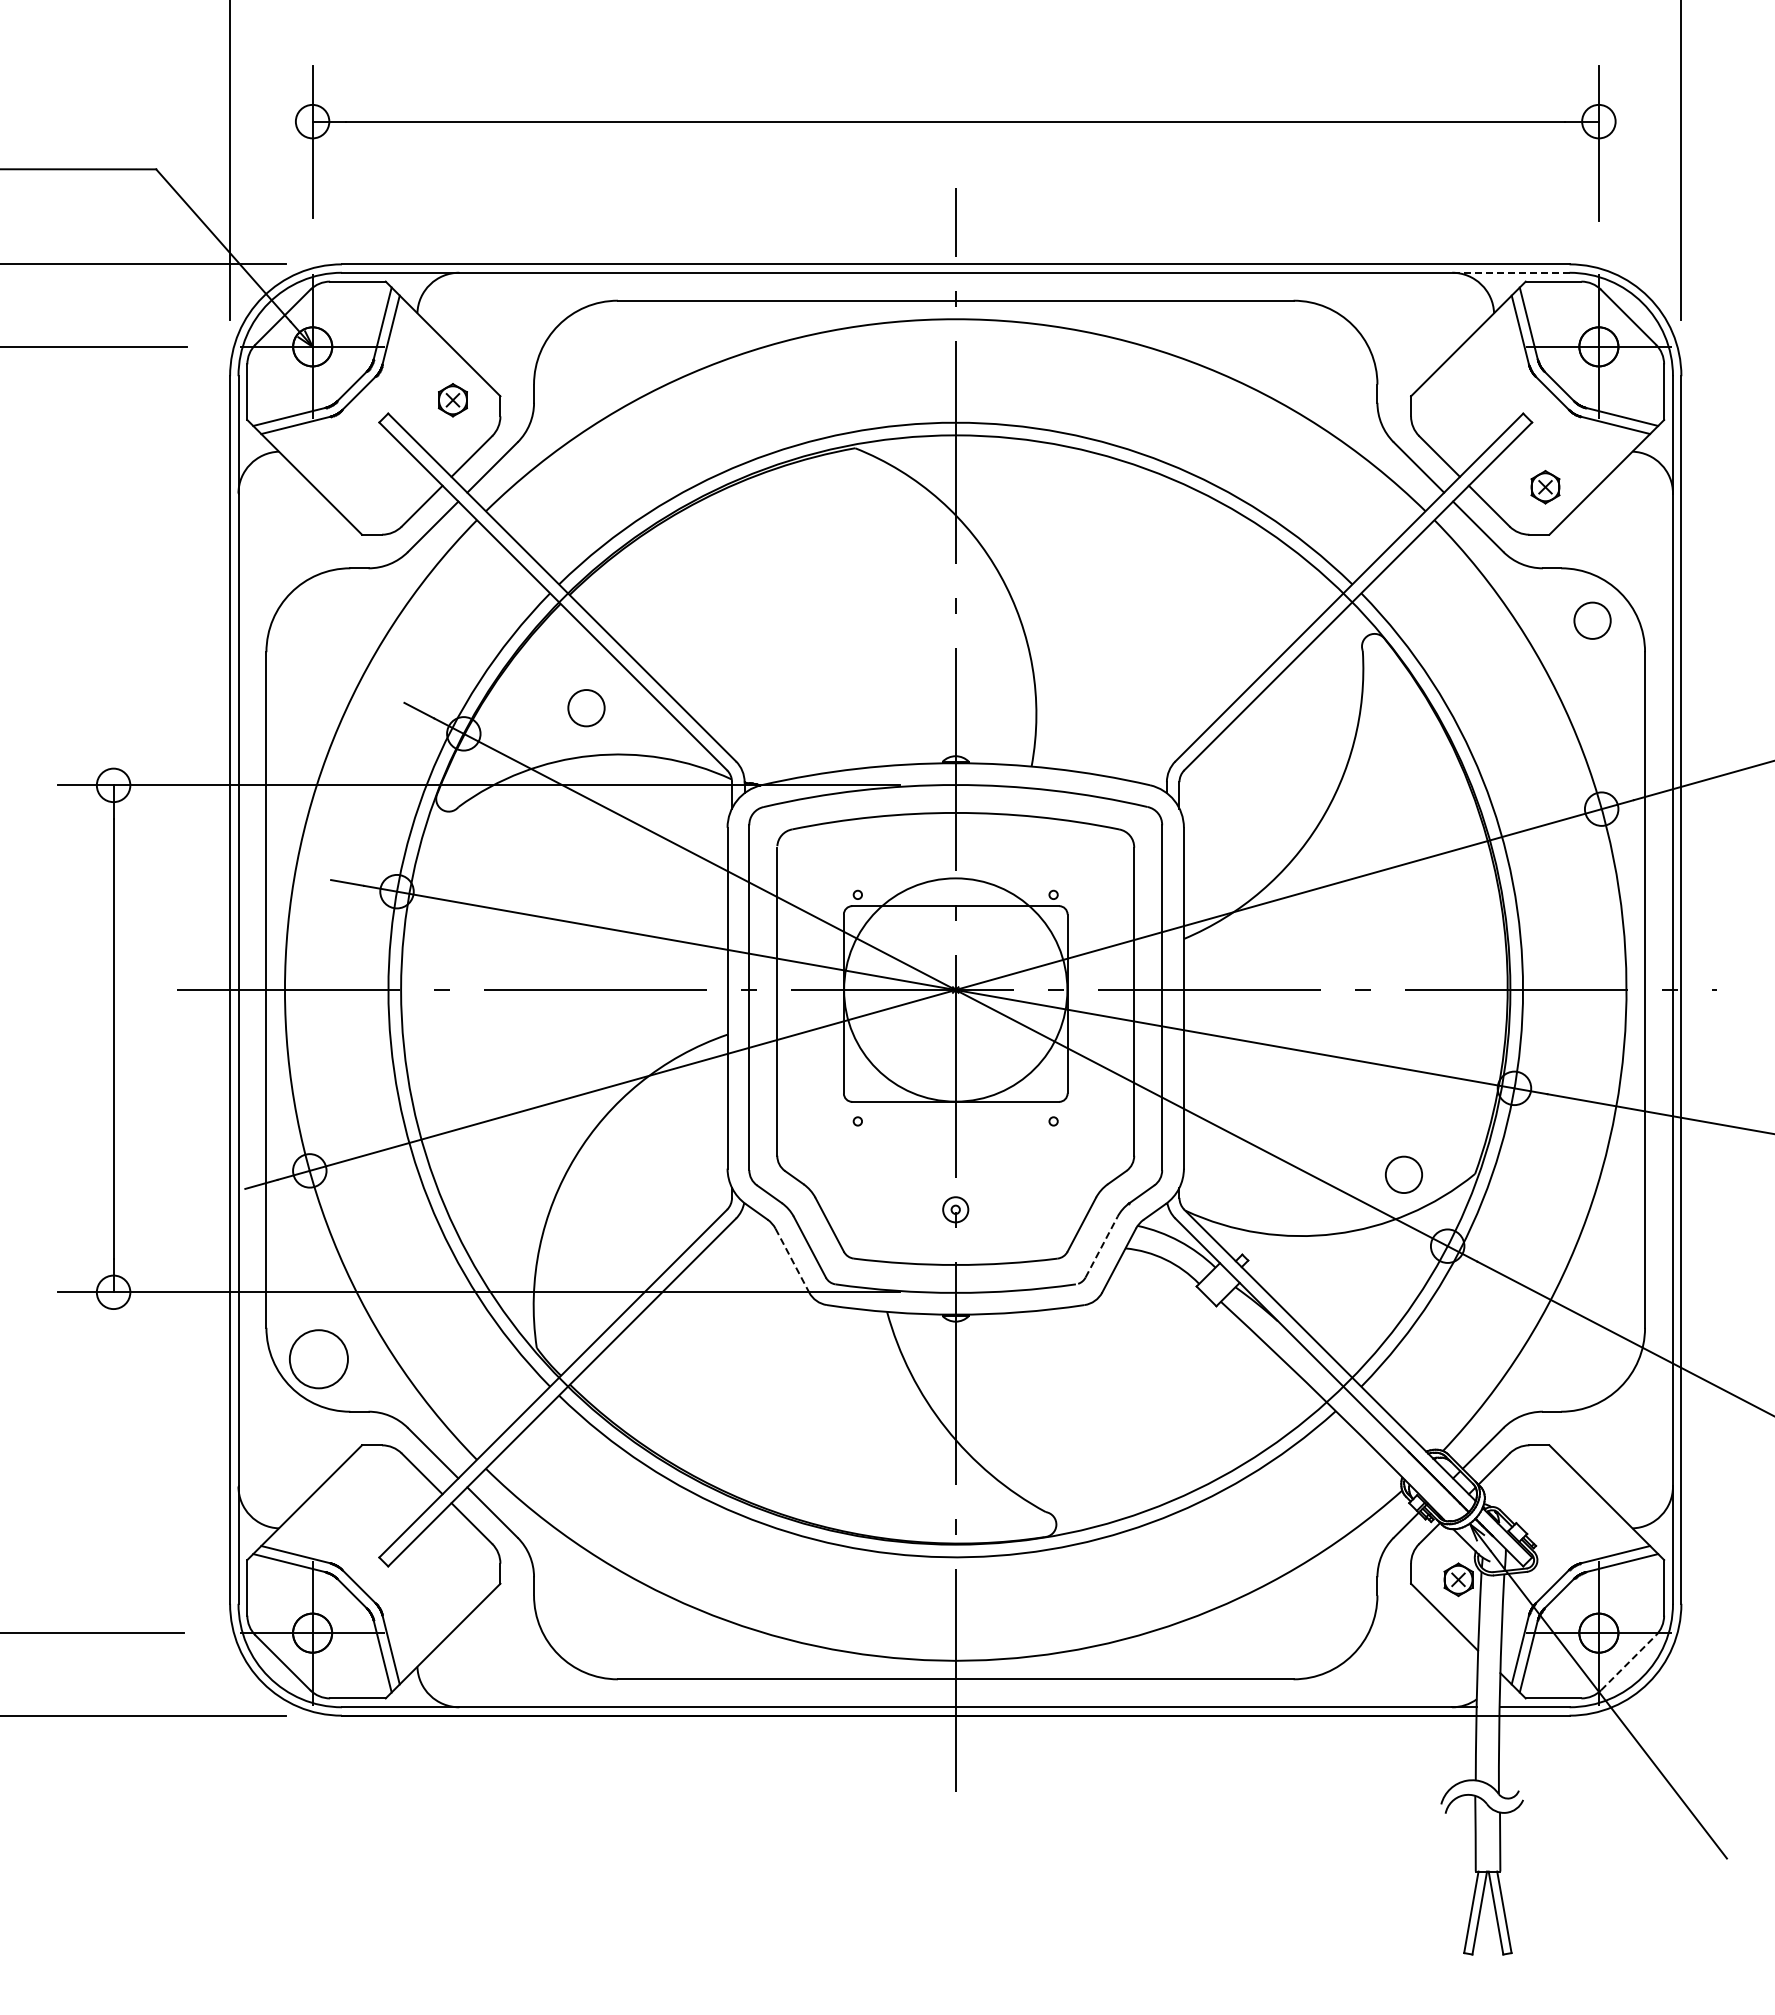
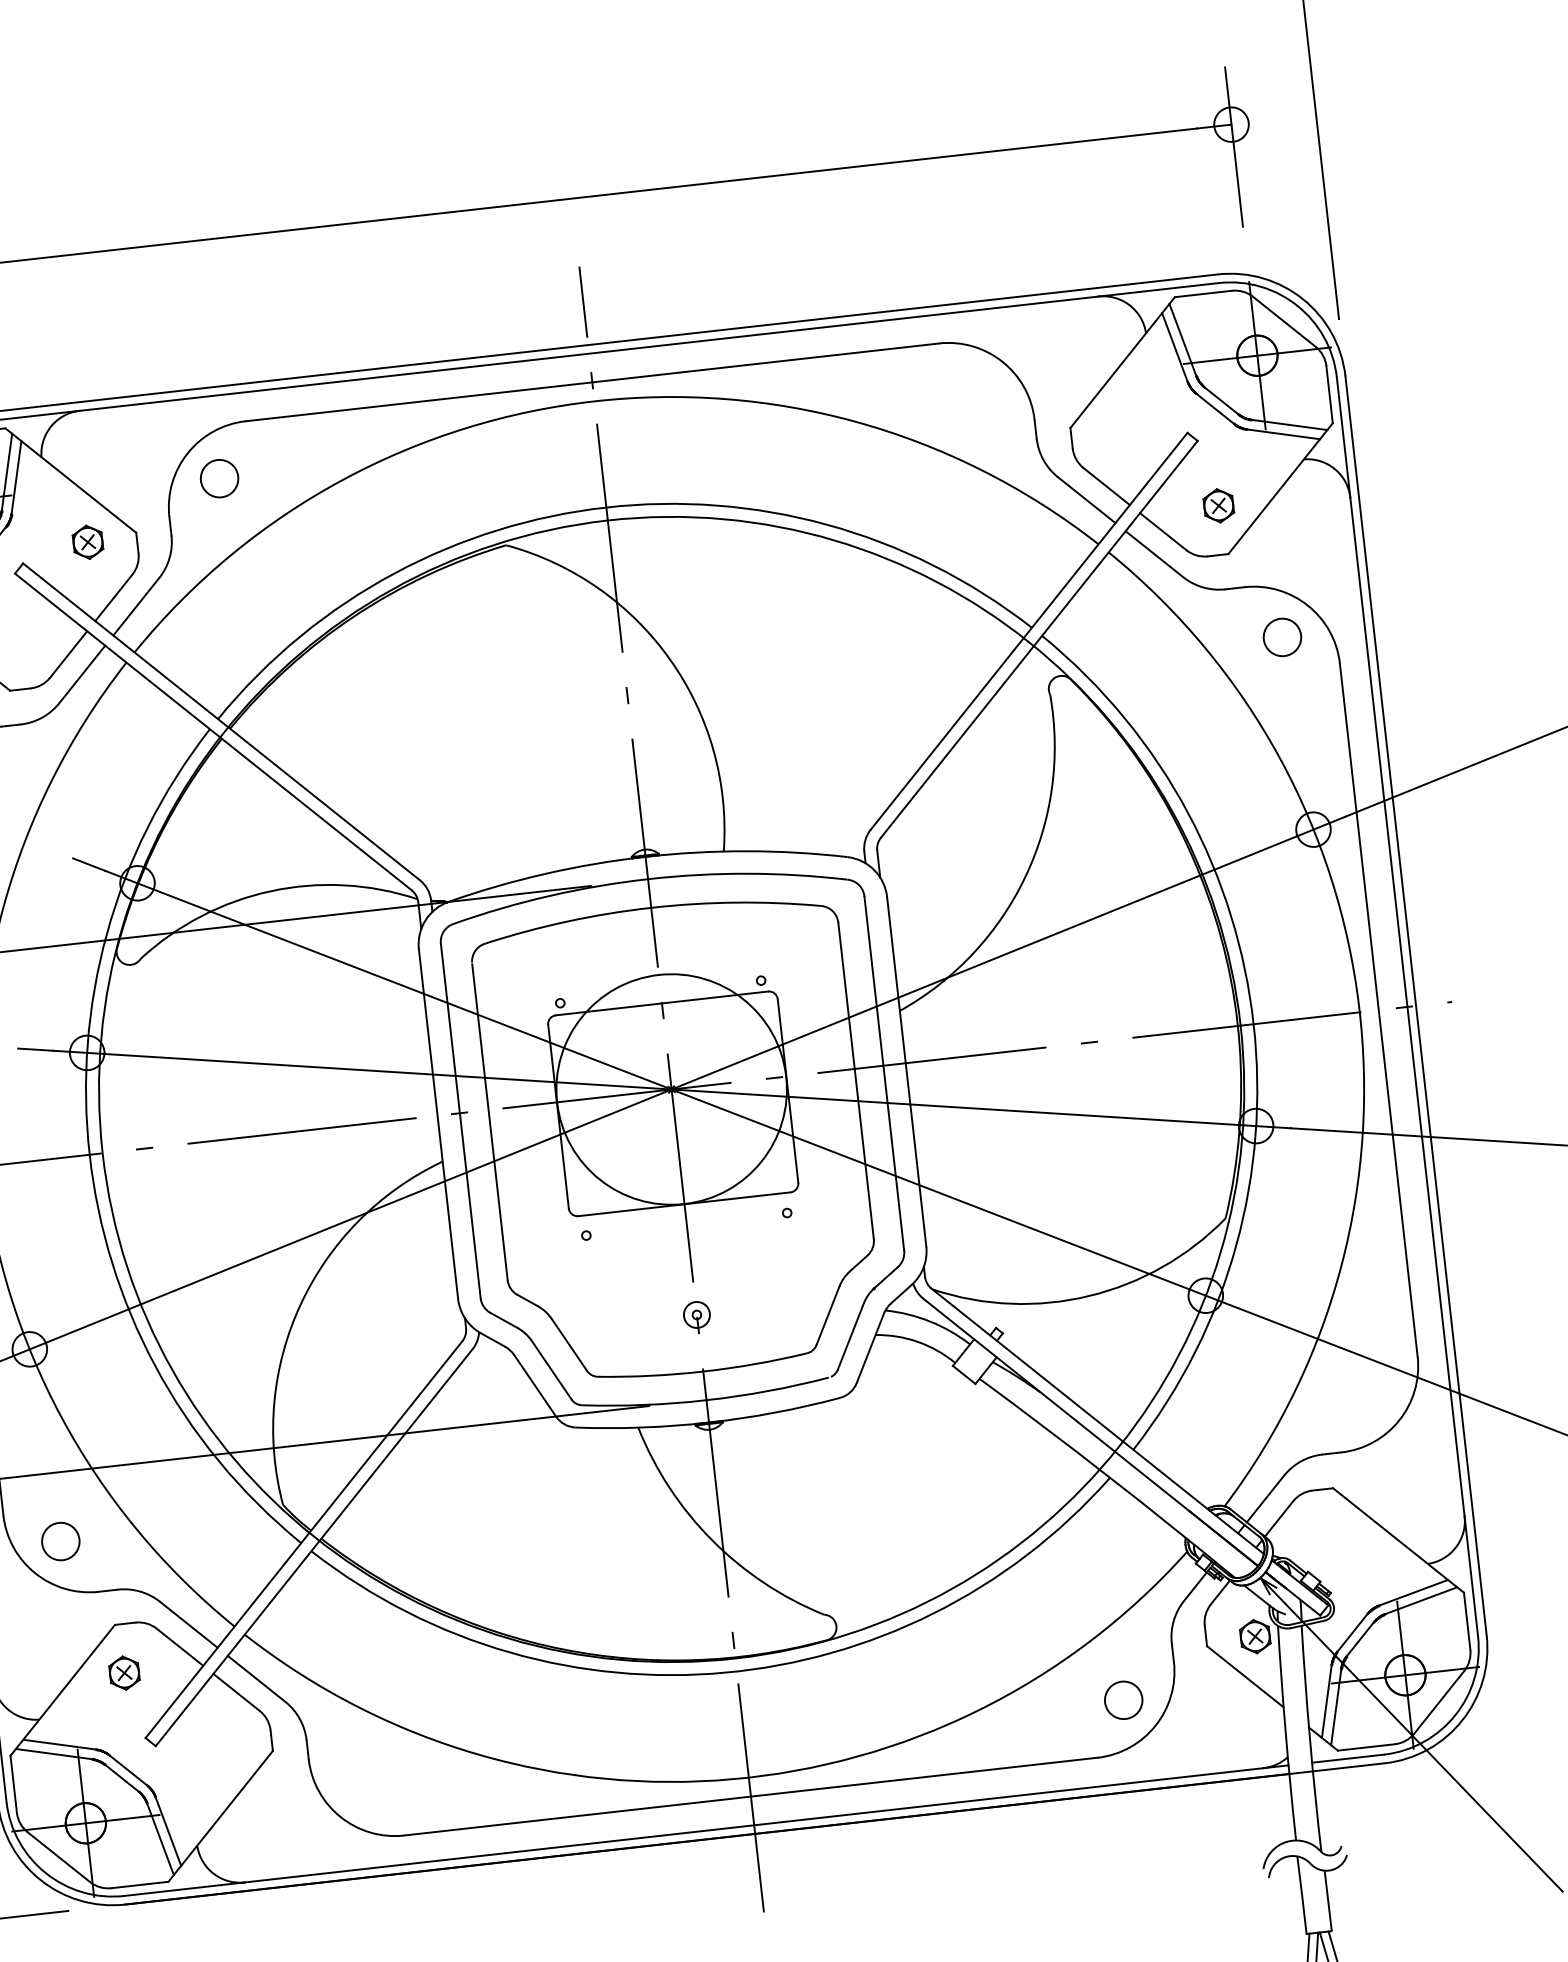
line: (1510, 272) -> (1158, 289), dashed -> solid
circle: (586, 708) -> (219, 479), moved
circle: (1403, 1174) -> (1123, 1700), moved
line: (1101, 1246) -> (850, 1335), dashed -> solid
line: (792, 1261) -> (535, 1386), dashed -> solid
circle: (318, 1359) -> (60, 1541), size x0.62
part: (365, 1492) -> (123, 1672), added
line: (1628, 1662) -> (1439, 1701), dashed -> solid

